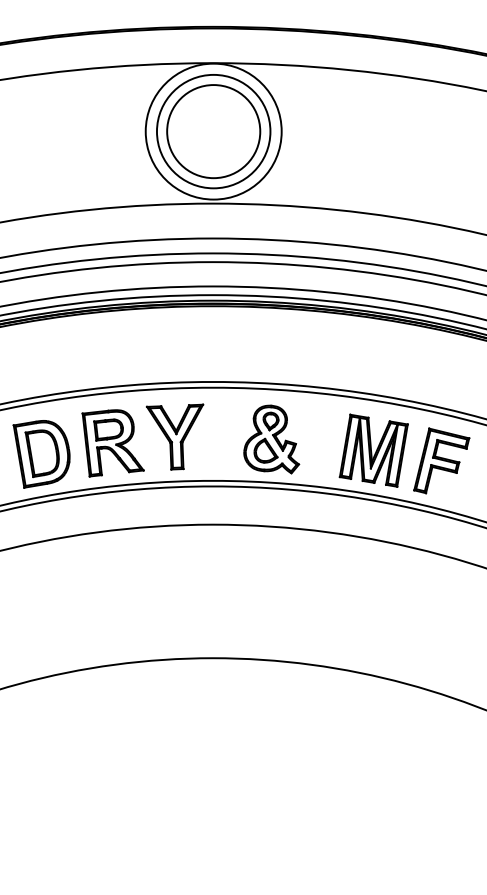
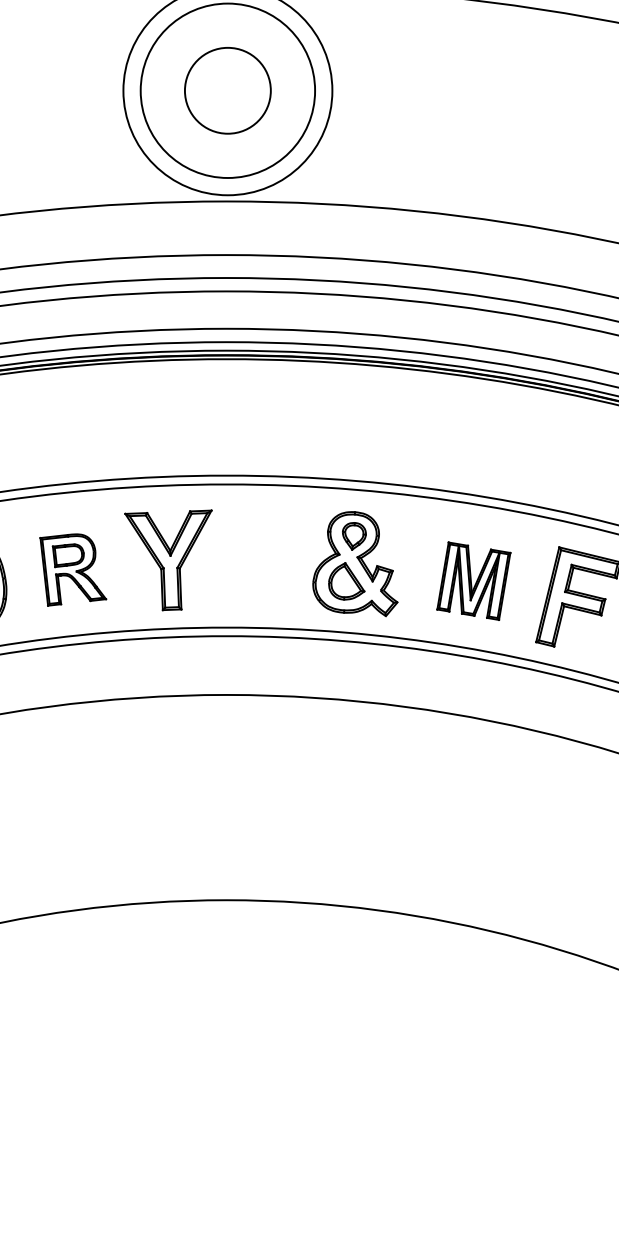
circle: (213, 131) -> (227, 90), size x0.6
part: (271, 439) -> (355, 564), moved
part: (112, 443) -> (72, 570), size x0.7
part: (373, 450) -> (473, 580), size x0.7

